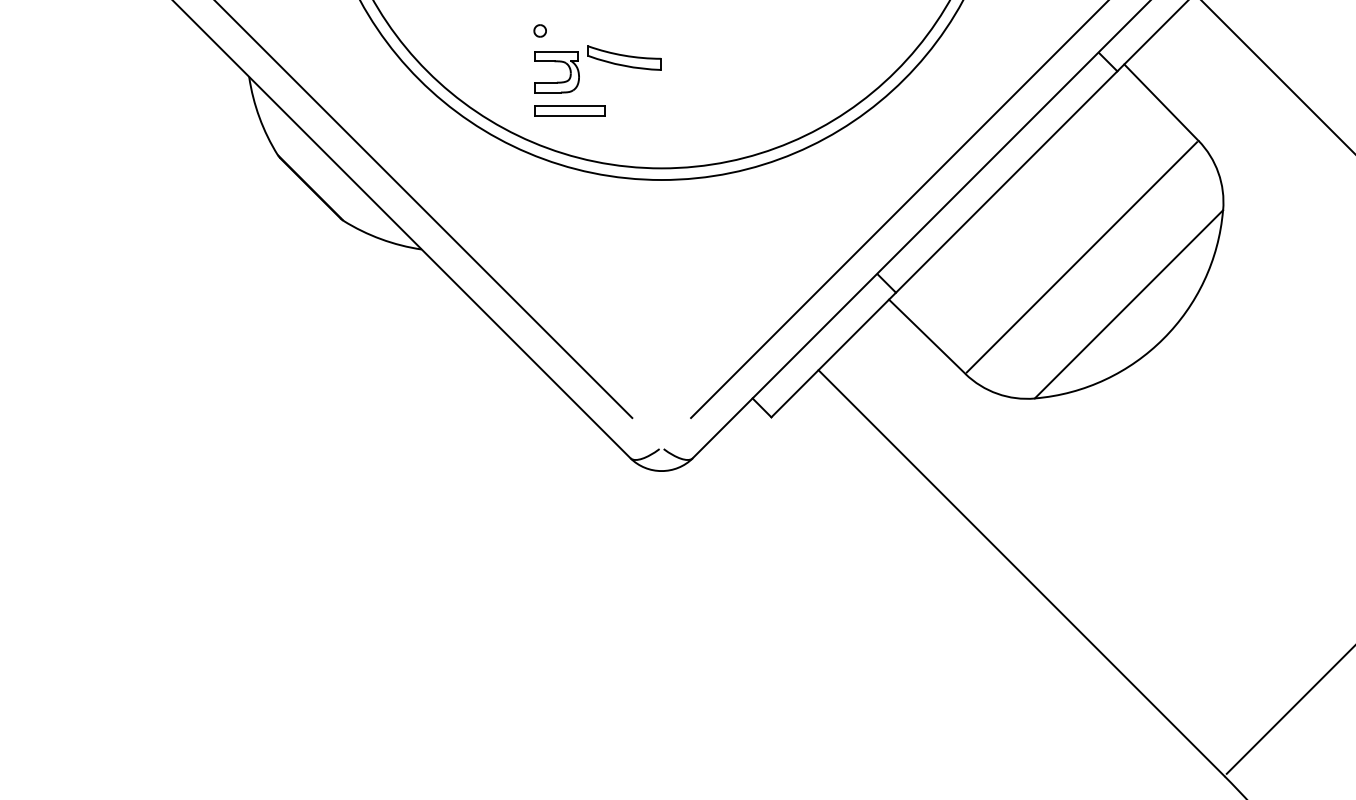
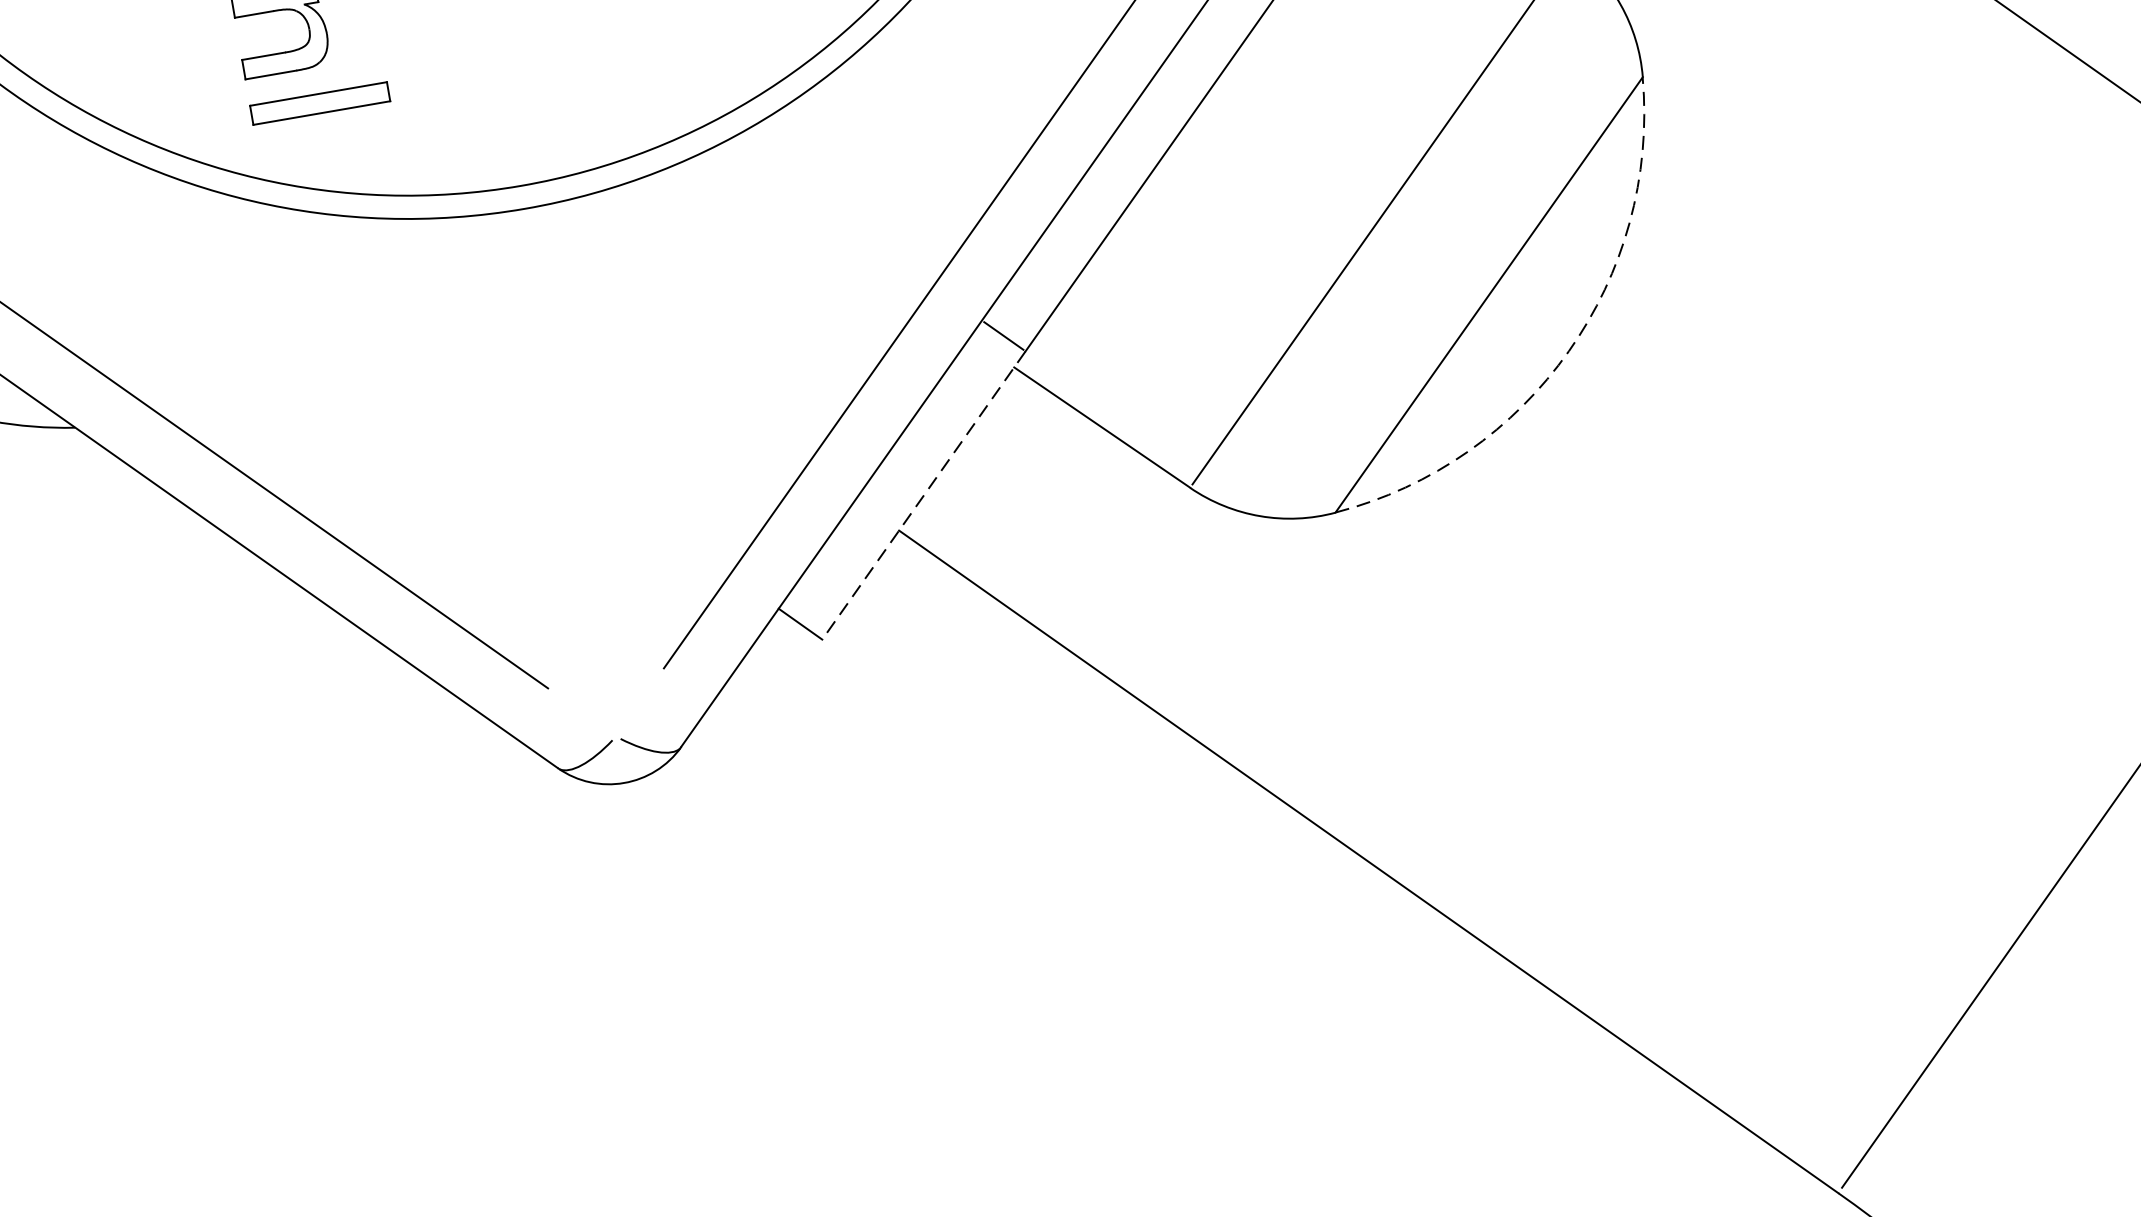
arc: (1163, 338) -> (1568, 350), solid -> dashed
line: (833, 355) -> (923, 496), solid -> dashed

